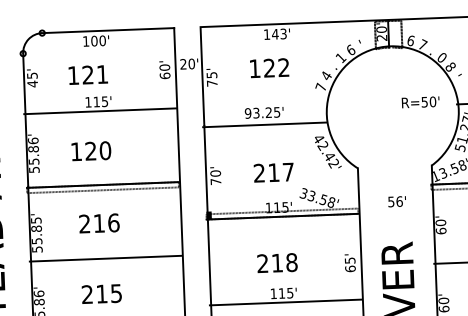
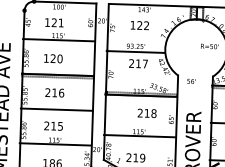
text: (273, 172) -> (138, 63), moved
text: (397, 201) -> (191, 81), moved
text: (275, 261) -> (146, 112), moved

